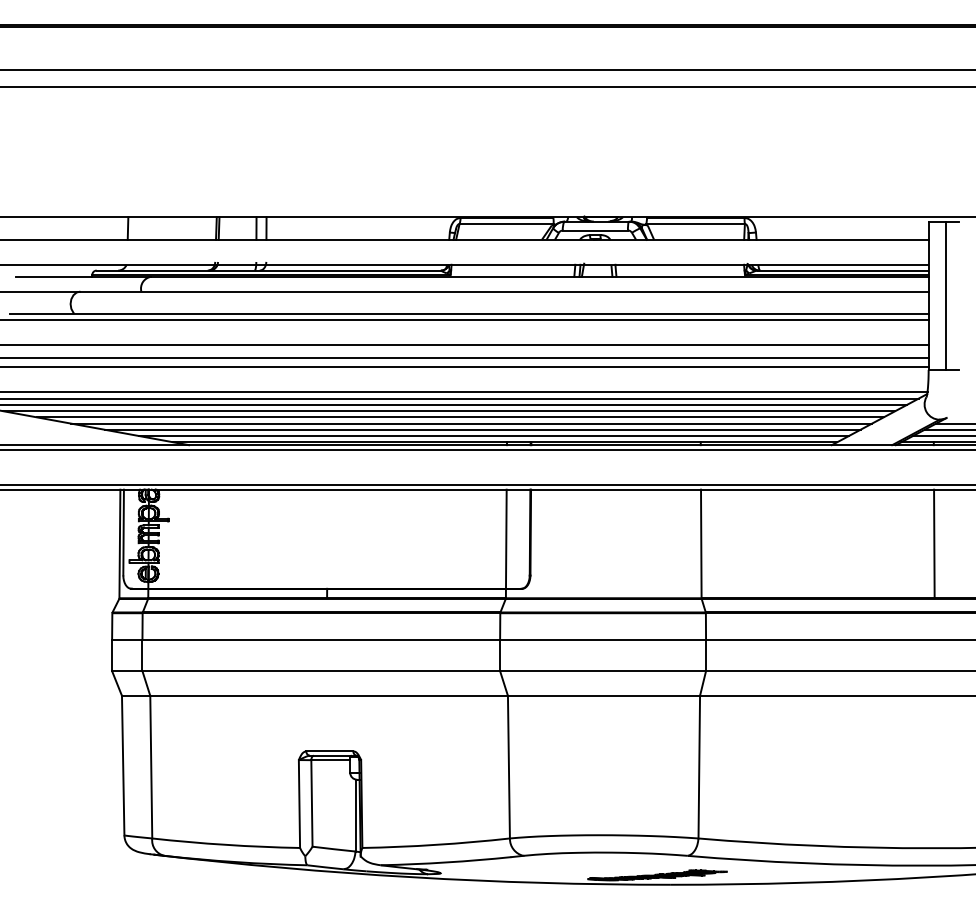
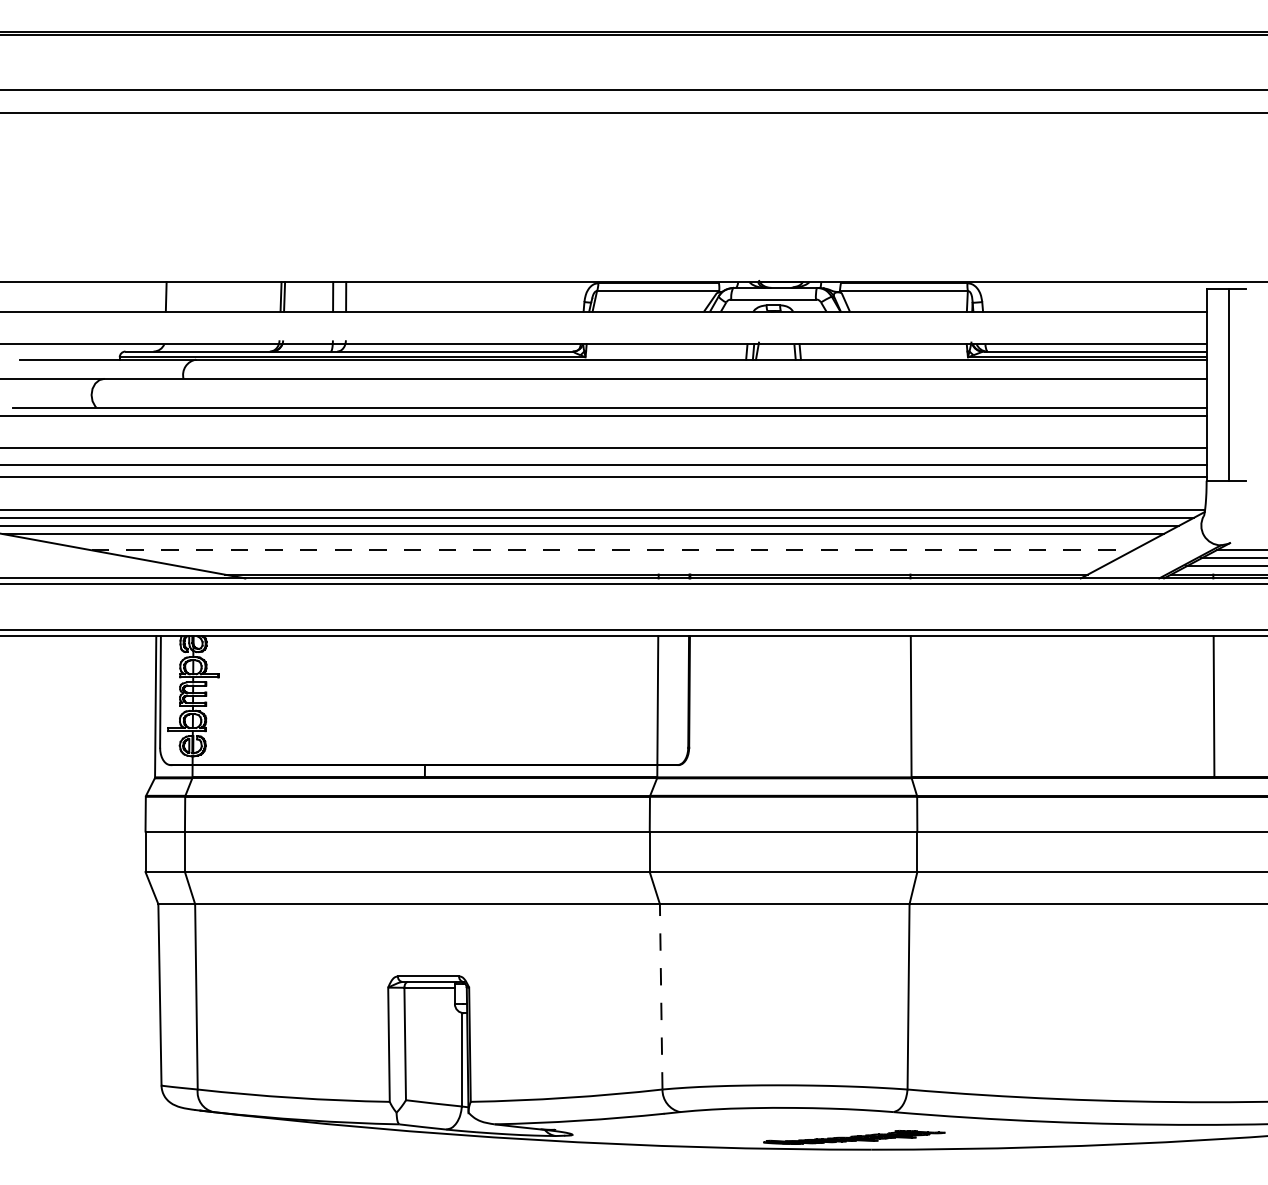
line: (459, 417) -> (596, 542), removed
line: (471, 423) -> (612, 550), solid -> dashed
line: (482, 429) -> (626, 558), removed
line: (493, 435) -> (641, 565), removed
line: (508, 766) -> (660, 995), solid -> dashed

